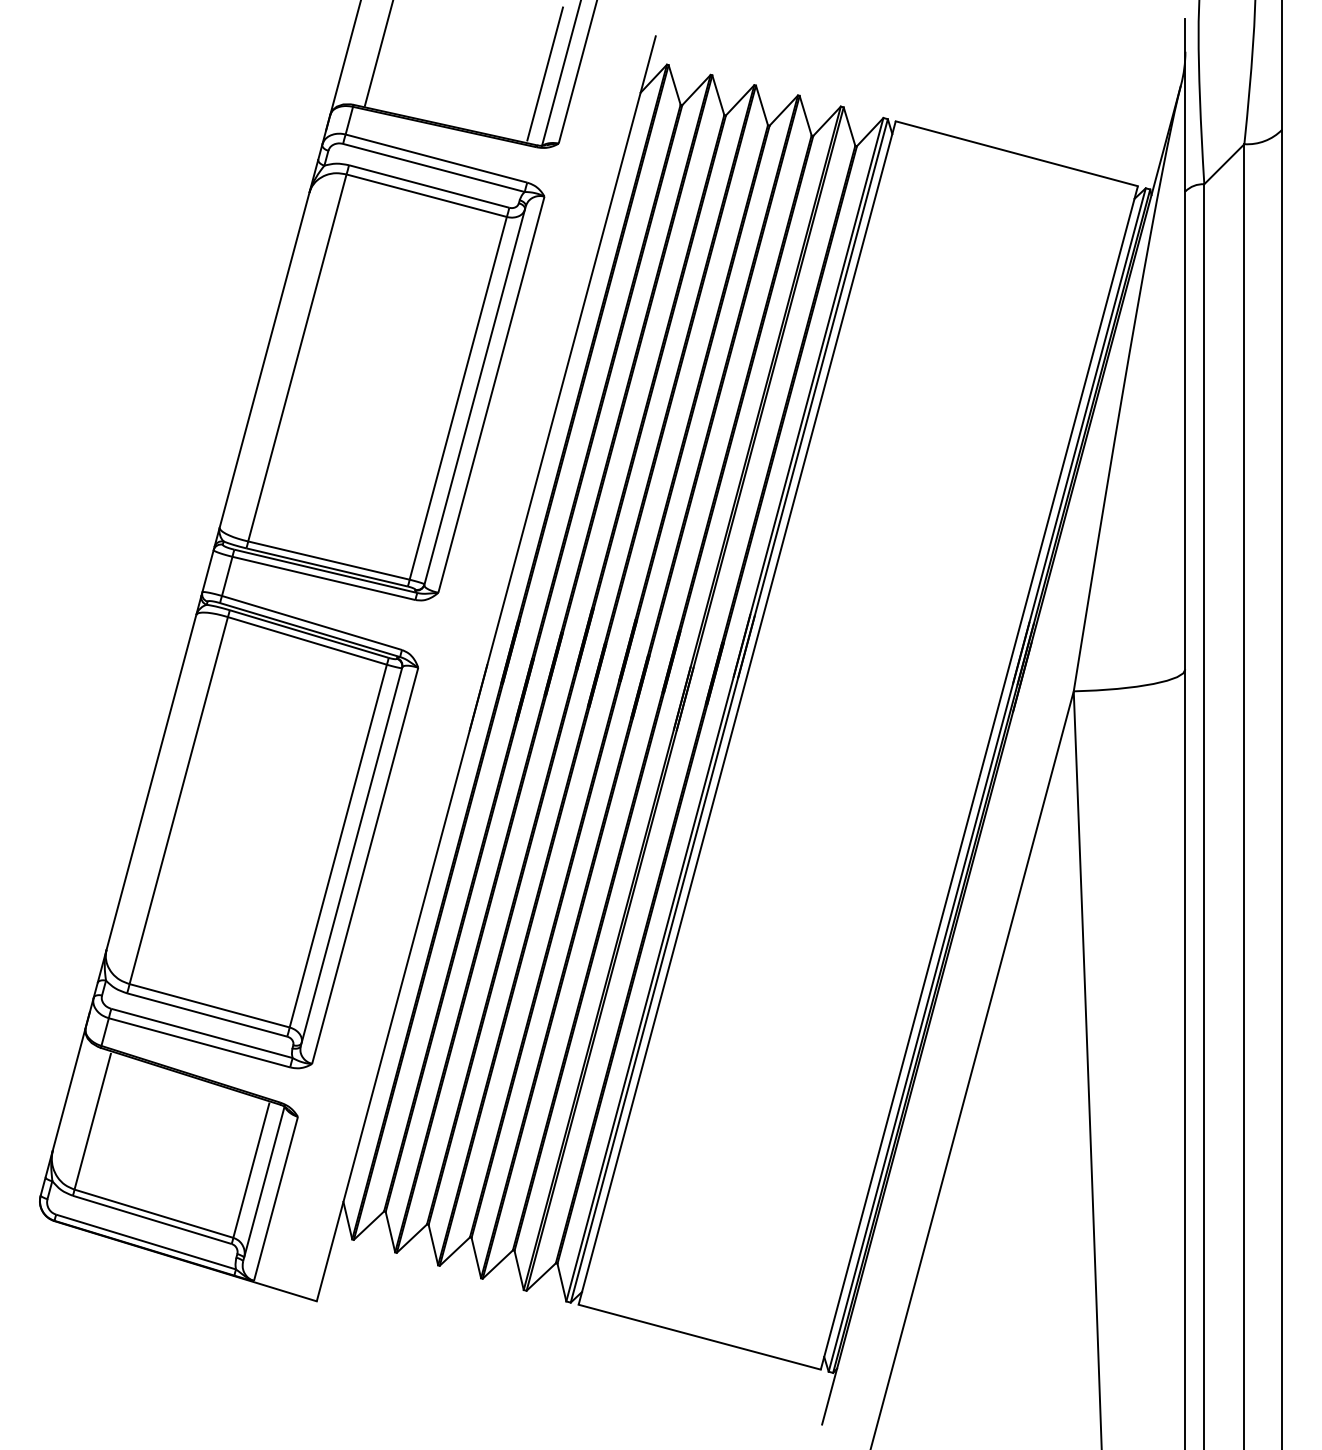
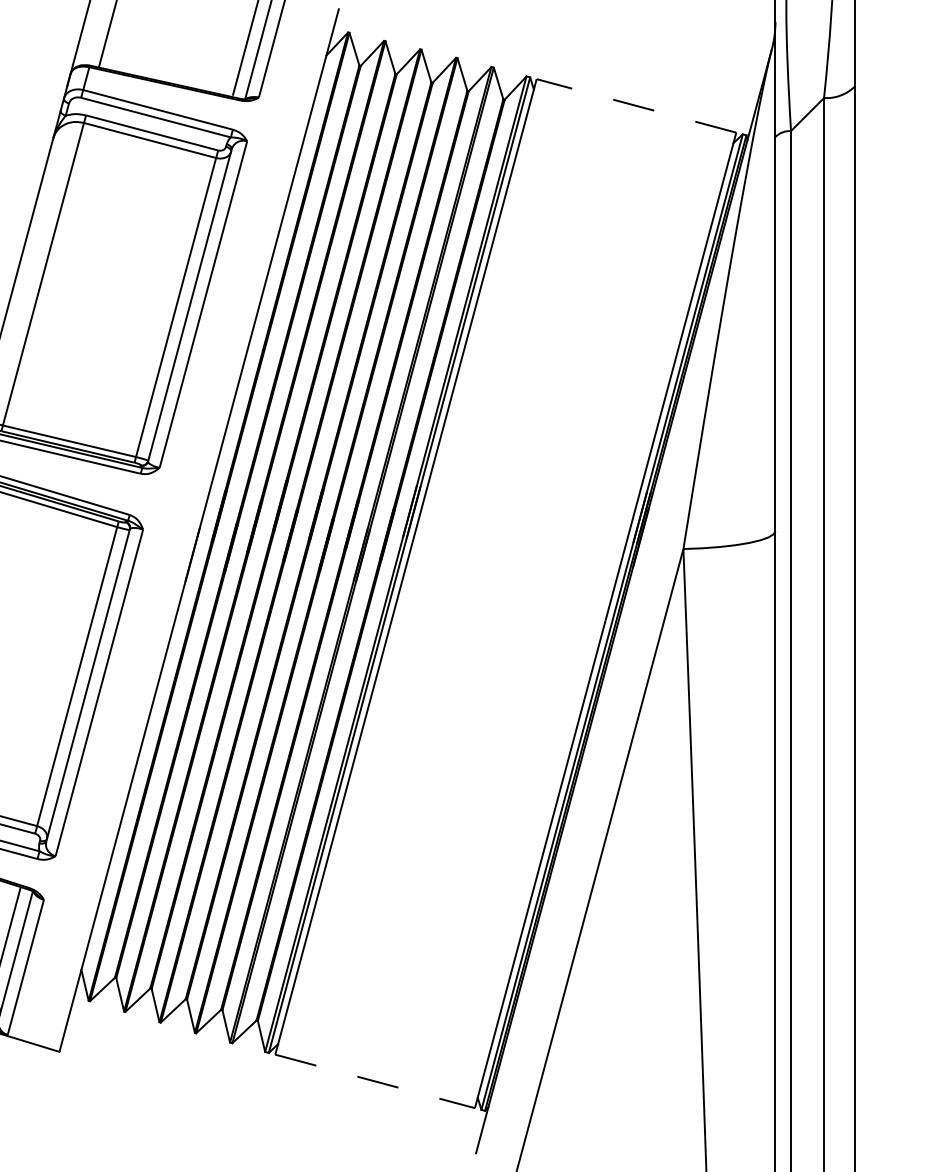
line: (1016, 153) -> (636, 105), solid -> dashed
line: (700, 1337) -> (375, 1081), solid -> dashed

